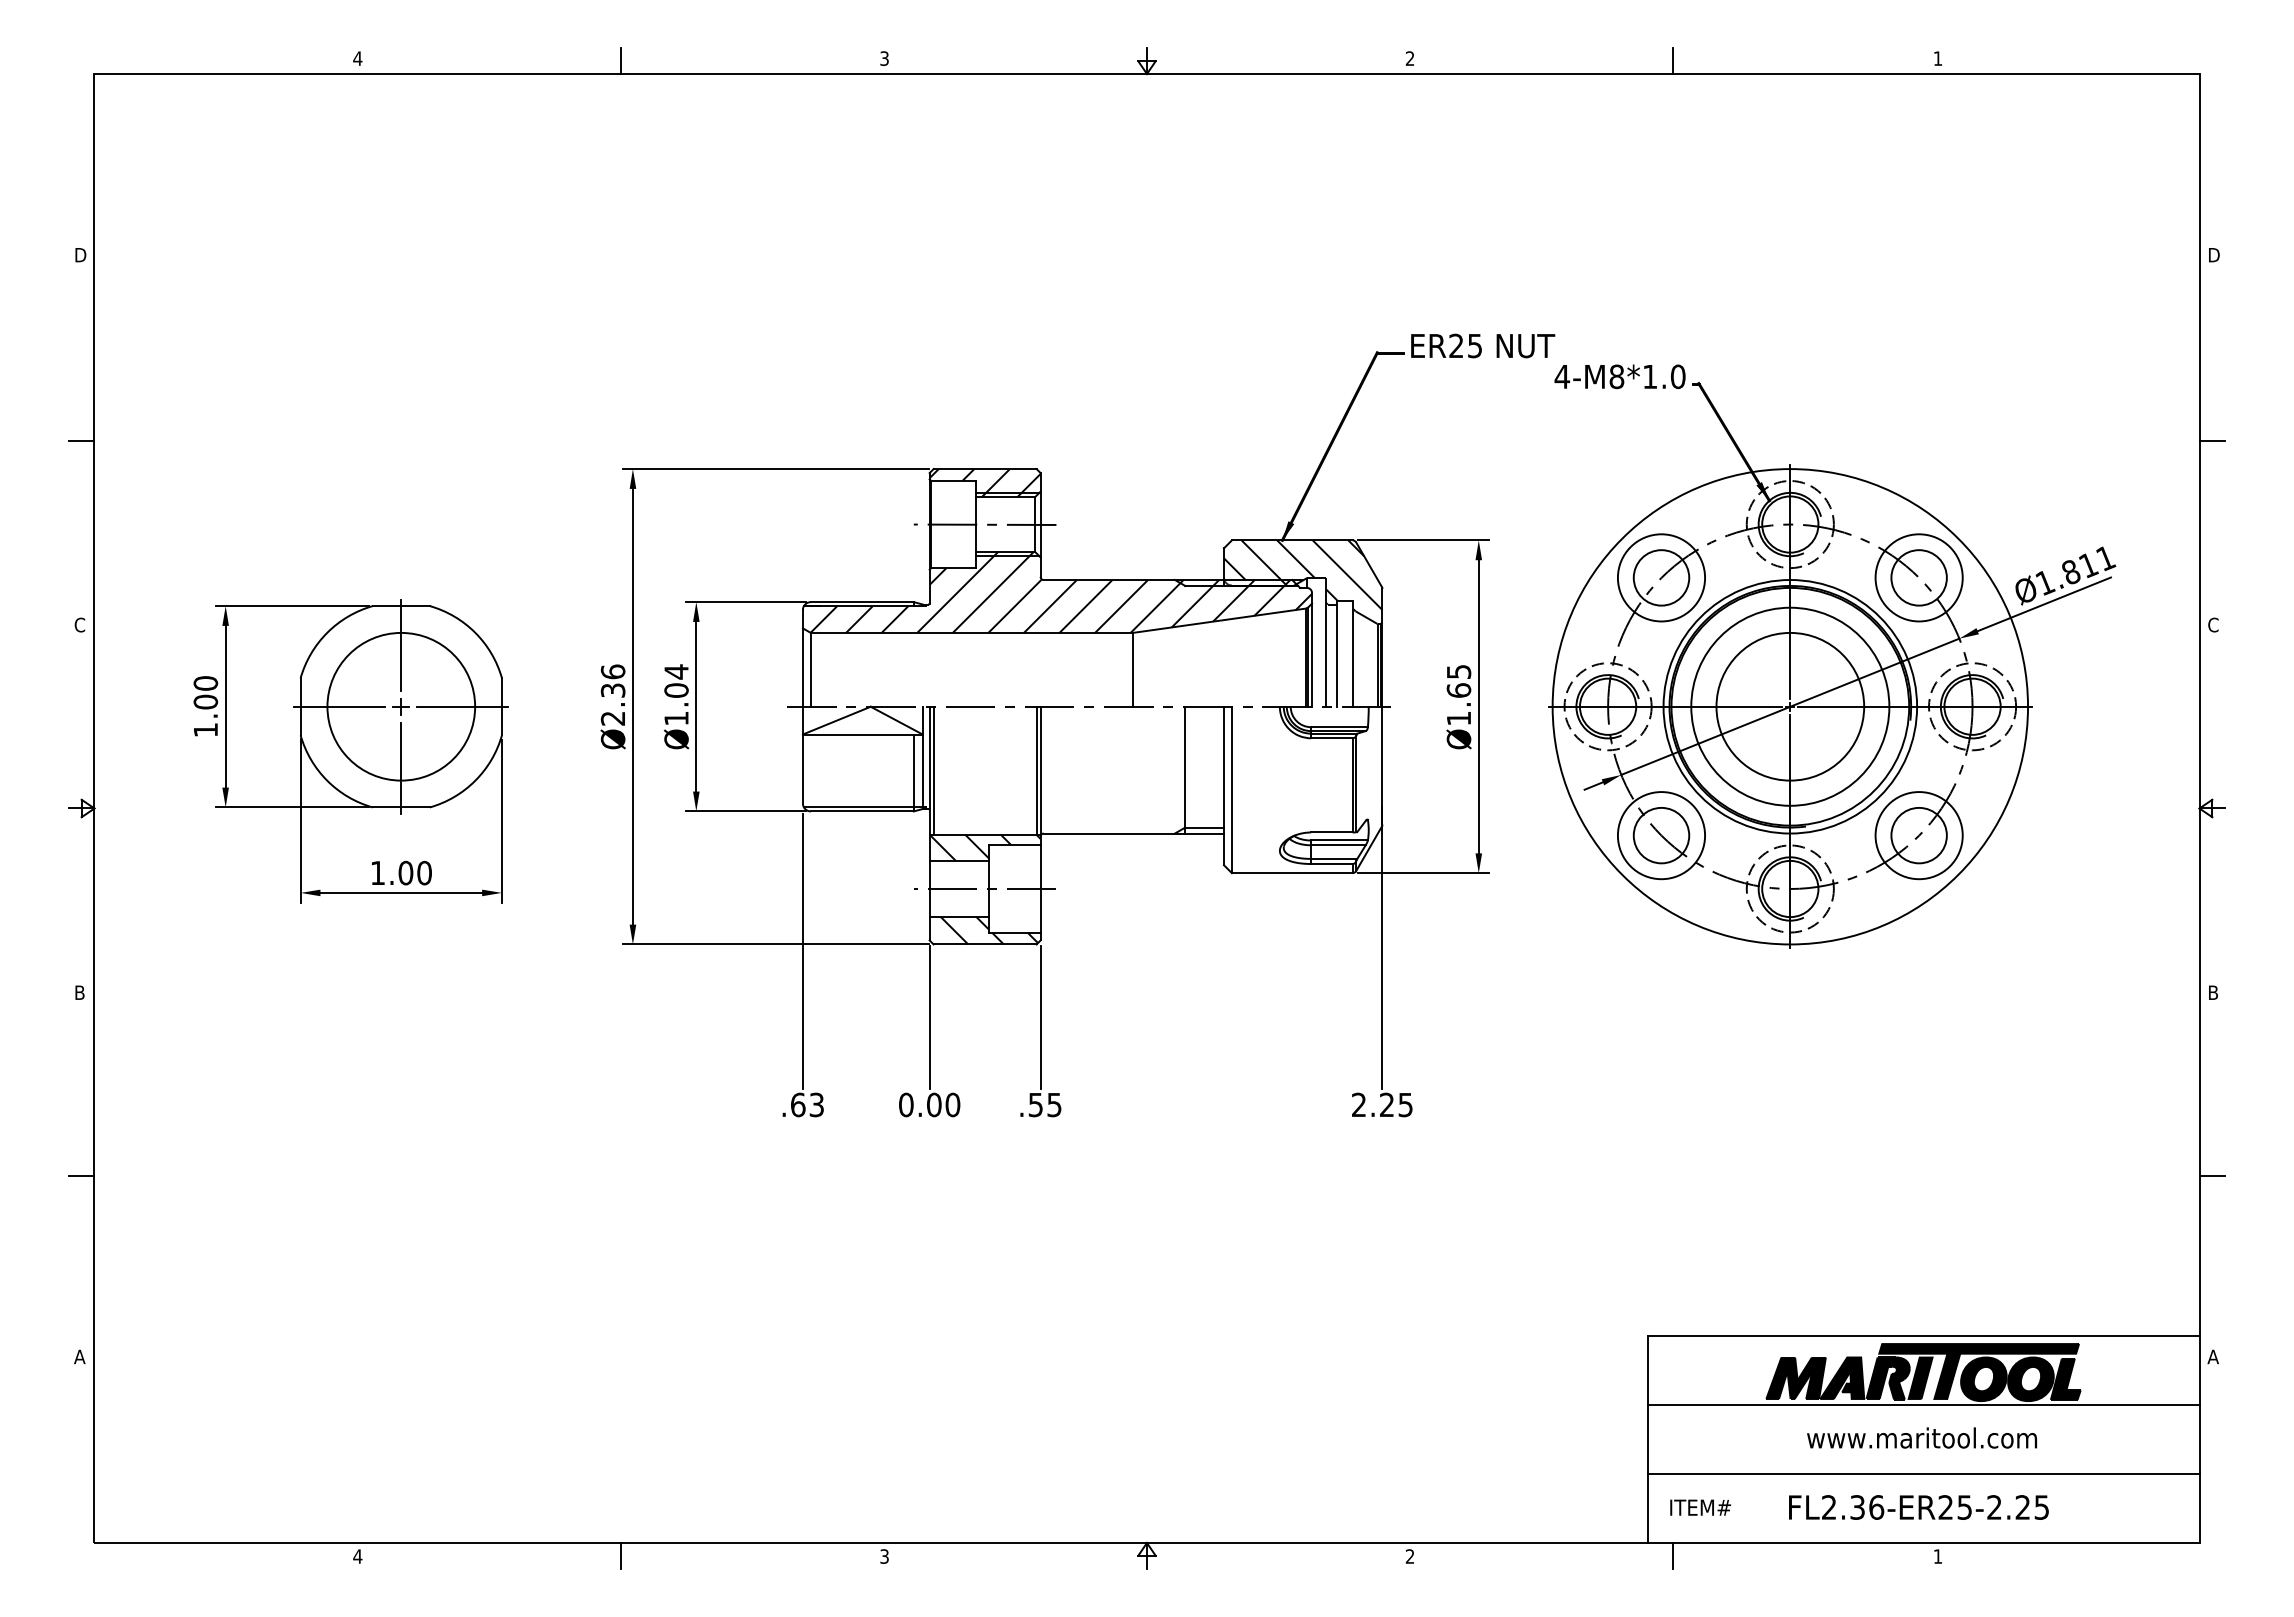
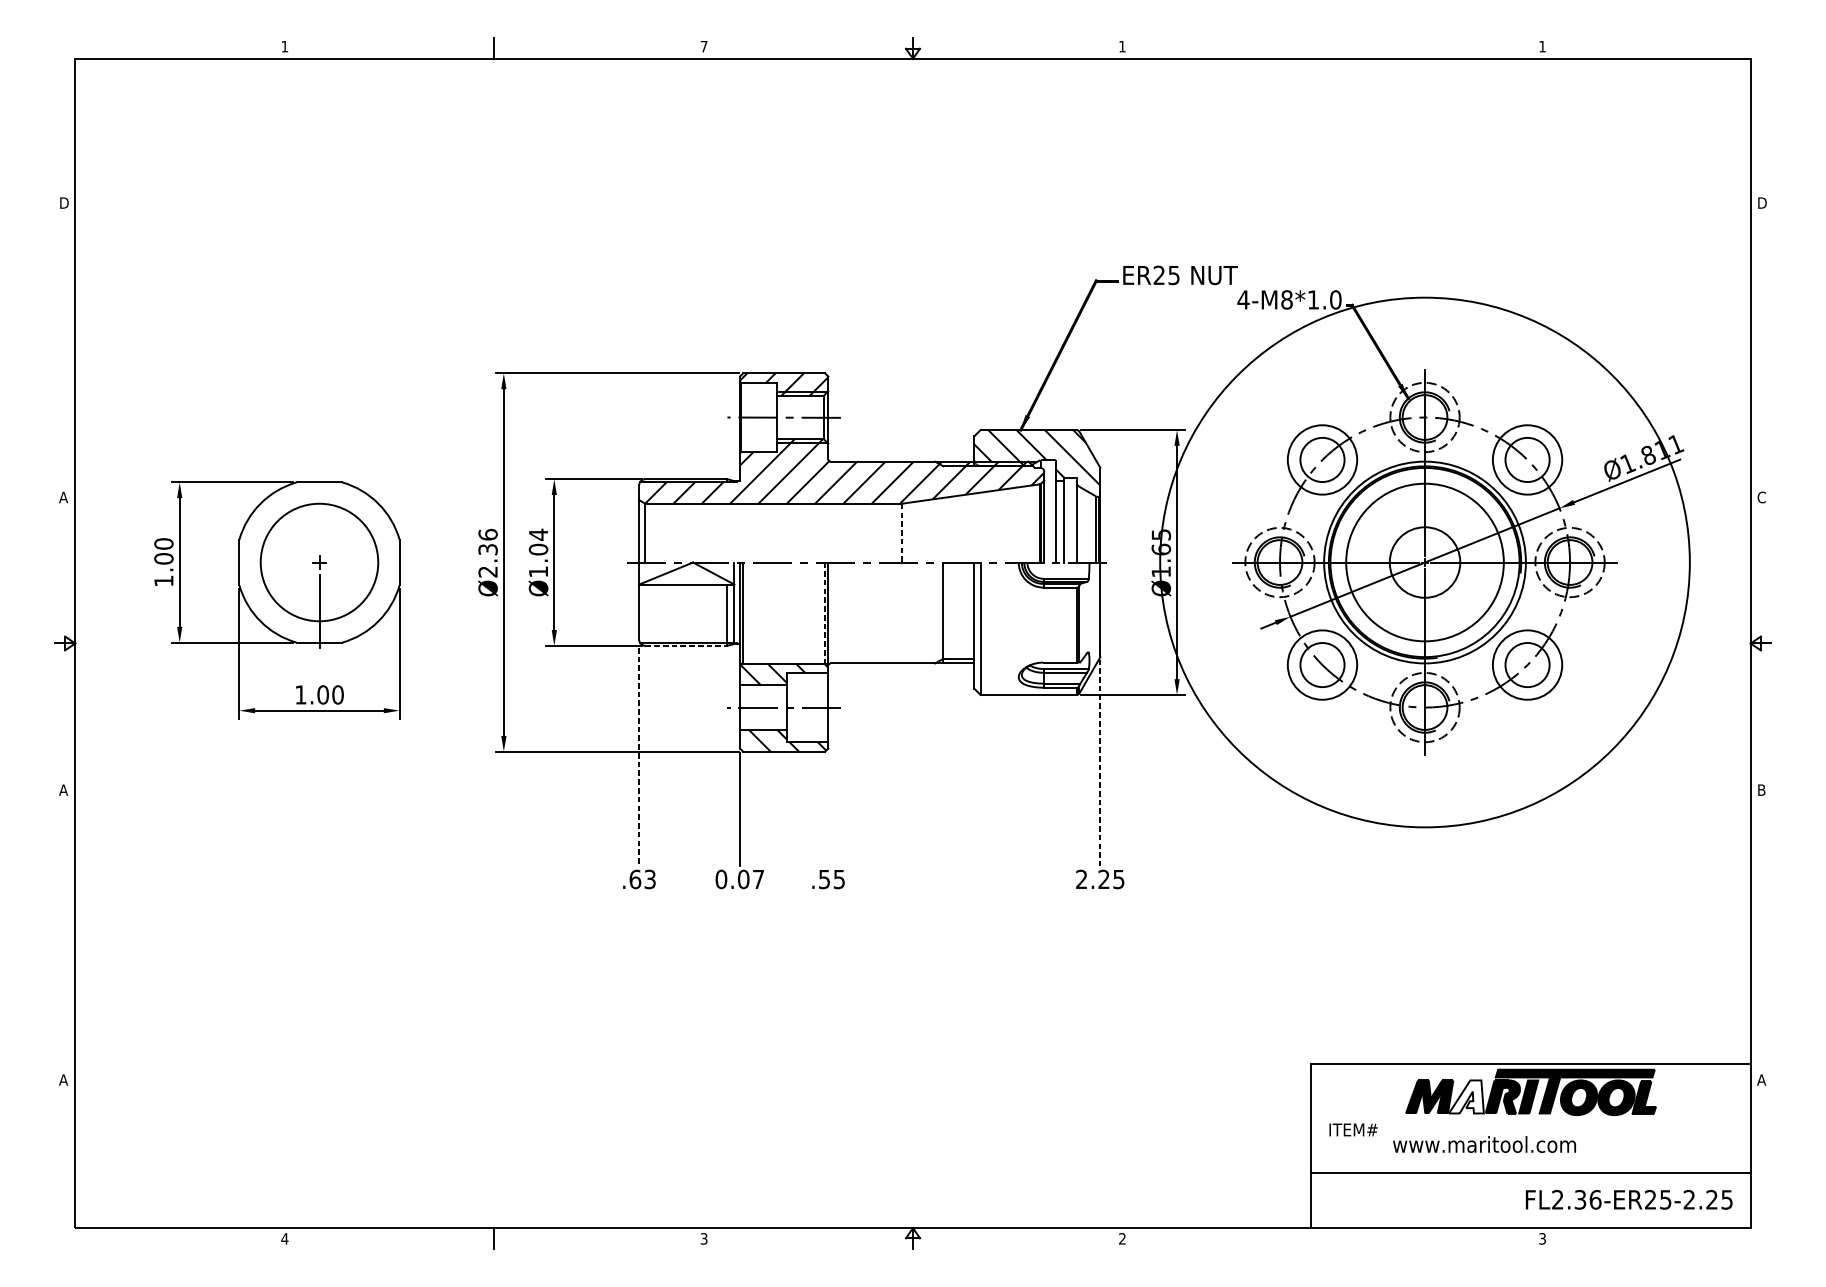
text: (357, 58) -> (284, 46), 4 -> 1
text: (884, 58) -> (704, 46), 3 -> 7
text: (1409, 58) -> (1121, 46), 2 -> 1
line: (1673, 61) -> (1332, 48), removed
line: (81, 441) -> (64, 351), removed
line: (2212, 441) -> (1761, 351), removed
text: (79, 624) -> (63, 497), C -> A
line: (401, 644) -> (319, 512), removed
line: (1132, 669) -> (901, 532), solid -> dashed
line: (339, 706) -> (270, 562), removed
line: (462, 706) -> (368, 562), removed
circle: (1790, 706) -> (1425, 562), size x0.6
circle: (1790, 706) -> (1425, 562), size x1.4
line: (1036, 770) -> (825, 613), solid -> dashed
line: (862, 811) -> (686, 645), solid -> dashed
line: (1382, 947) -> (1100, 754), solid -> dashed
line: (802, 951) -> (638, 757), solid -> dashed
text: (79, 992) -> (63, 789), B -> A
line: (1040, 1016) -> (828, 809), removed
text: (952, 1104) -> (758, 879), 0.00 -> 0.07
line: (81, 1175) -> (64, 935), removed
line: (2212, 1175) -> (1761, 935), removed
fill: (1842, 1377) -> (1466, 1096), removed
line: (1923, 1405) -> (1531, 1118), removed
text: (1921, 1437) -> (1484, 1144), moved
text: (1700, 1507) -> (1353, 1129), moved
text: (1918, 1507) -> (1628, 1199), moved
line: (1673, 1555) -> (1332, 1238), removed
text: (1937, 1556) -> (1542, 1238), 1 -> 3

